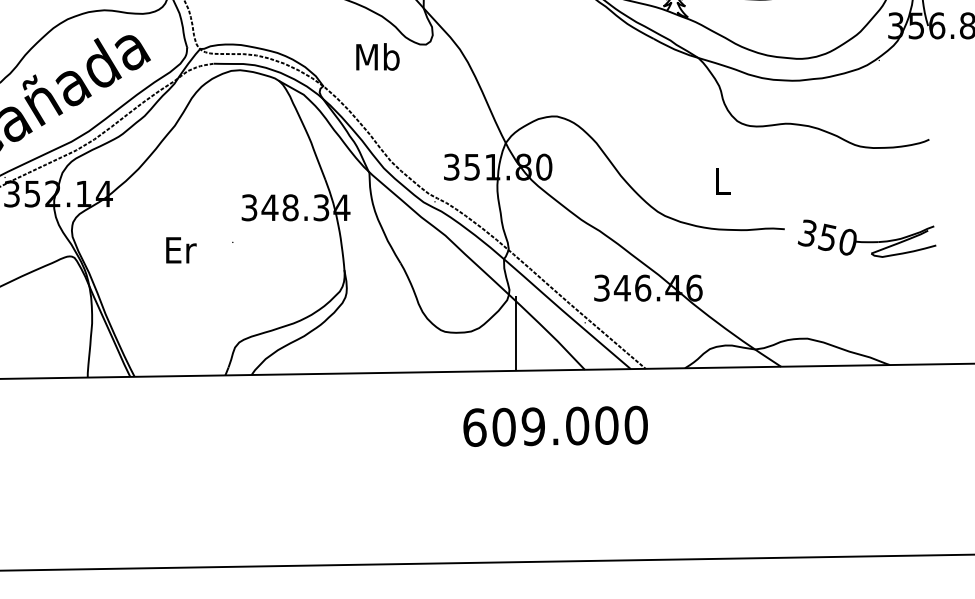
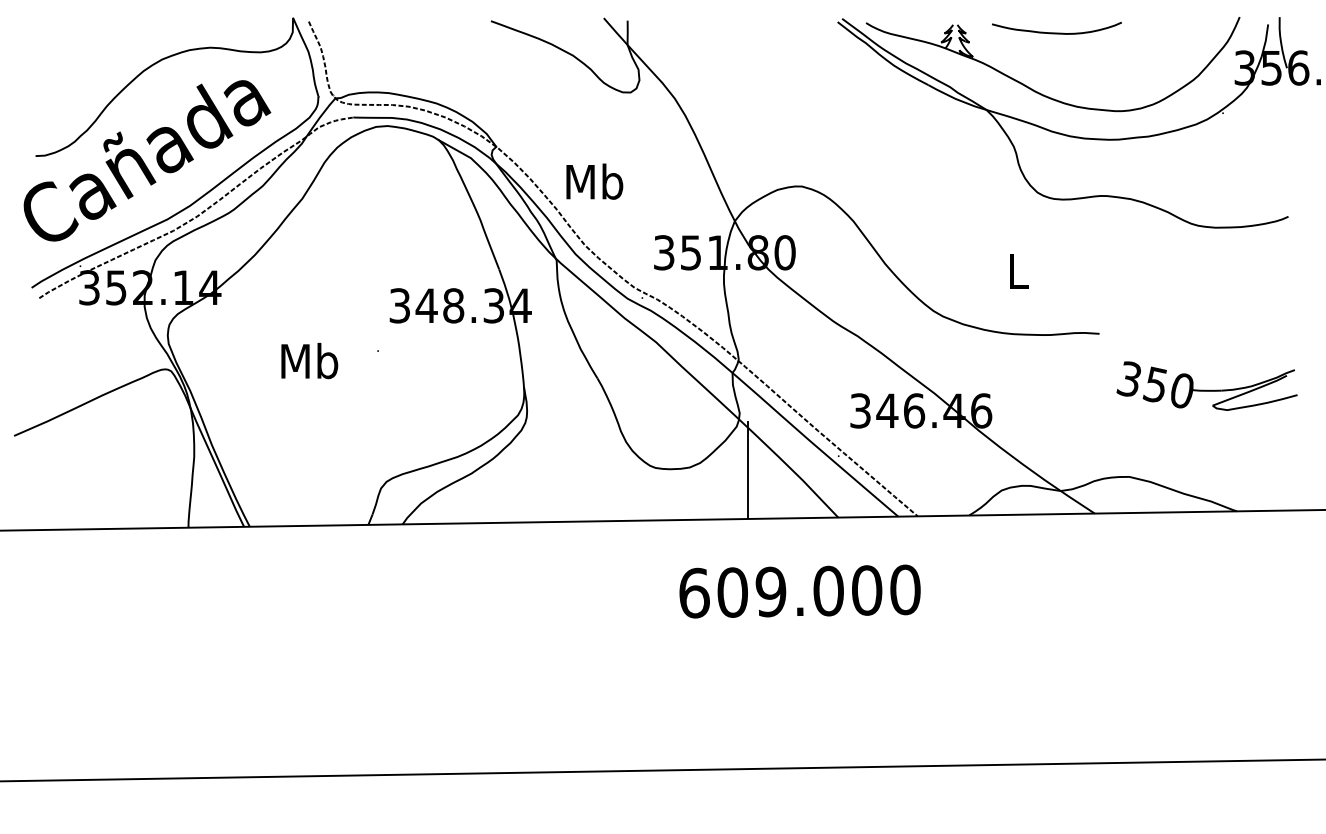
text: (377, 56) -> (594, 181), moved
part: (866, 238) -> (1206, 385), moved
text: (180, 249) -> (309, 360), Er -> Mb

